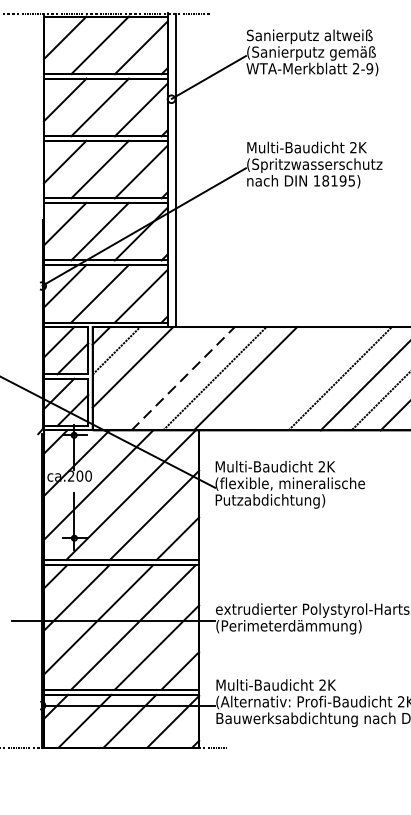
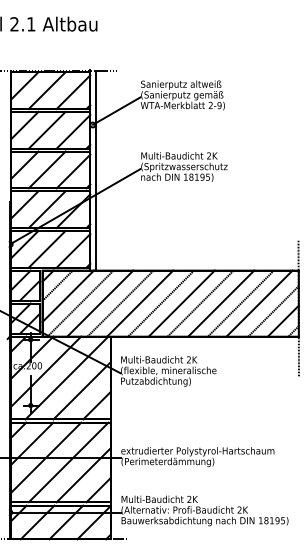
line: (152, 378) -> (80, 303), added
line: (183, 378) -> (100, 303), dashed -> solid
line: (278, 378) -> (161, 303), added
line: (310, 378) -> (181, 303), added

